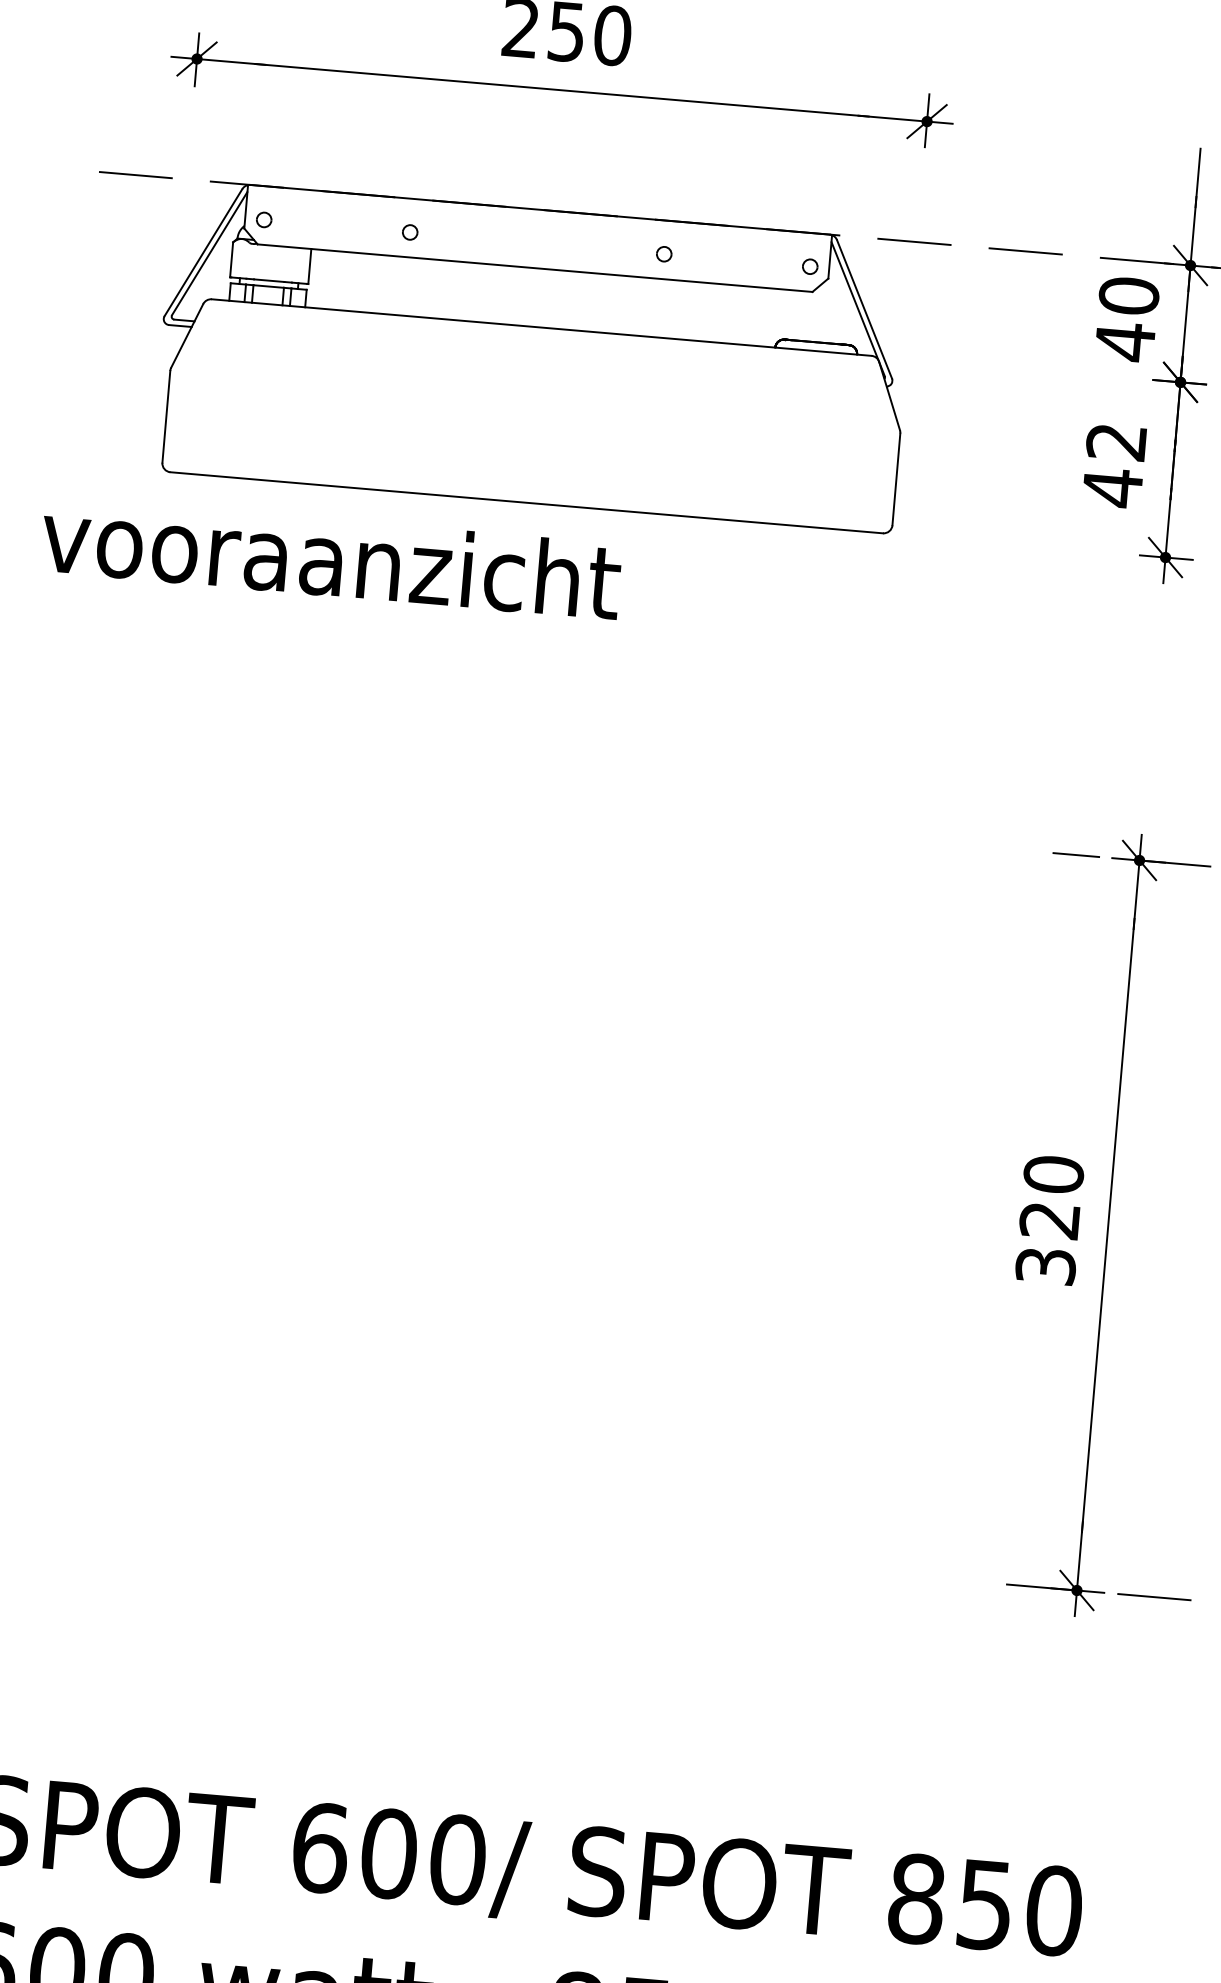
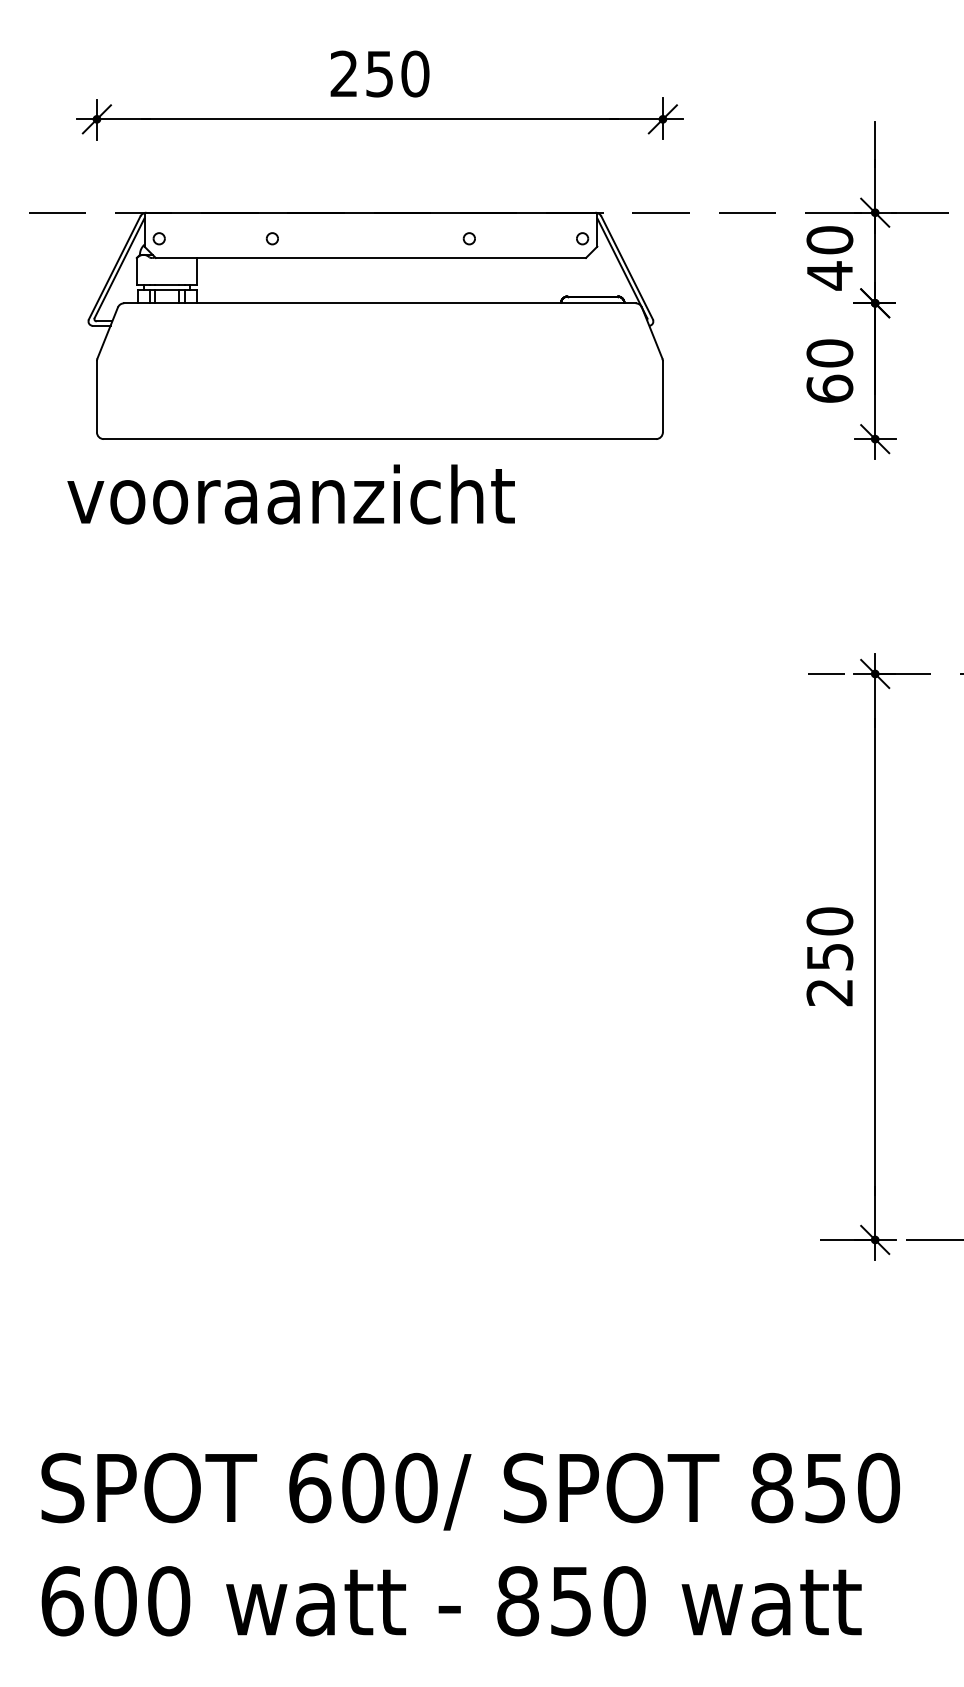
text: (1114, 465) -> (829, 371), 42 -> 60
text: (330, 557) -> (290, 494), moved
text: (1047, 1244) -> (829, 975), 320 -> 250

